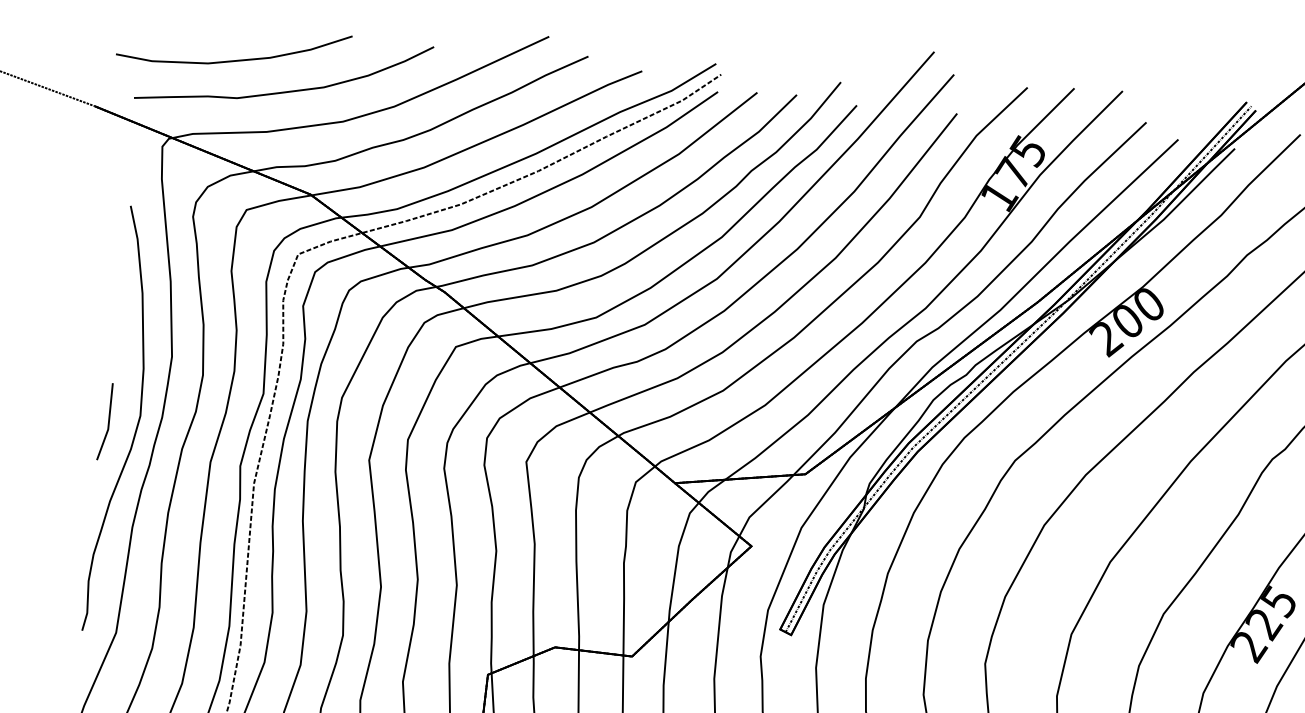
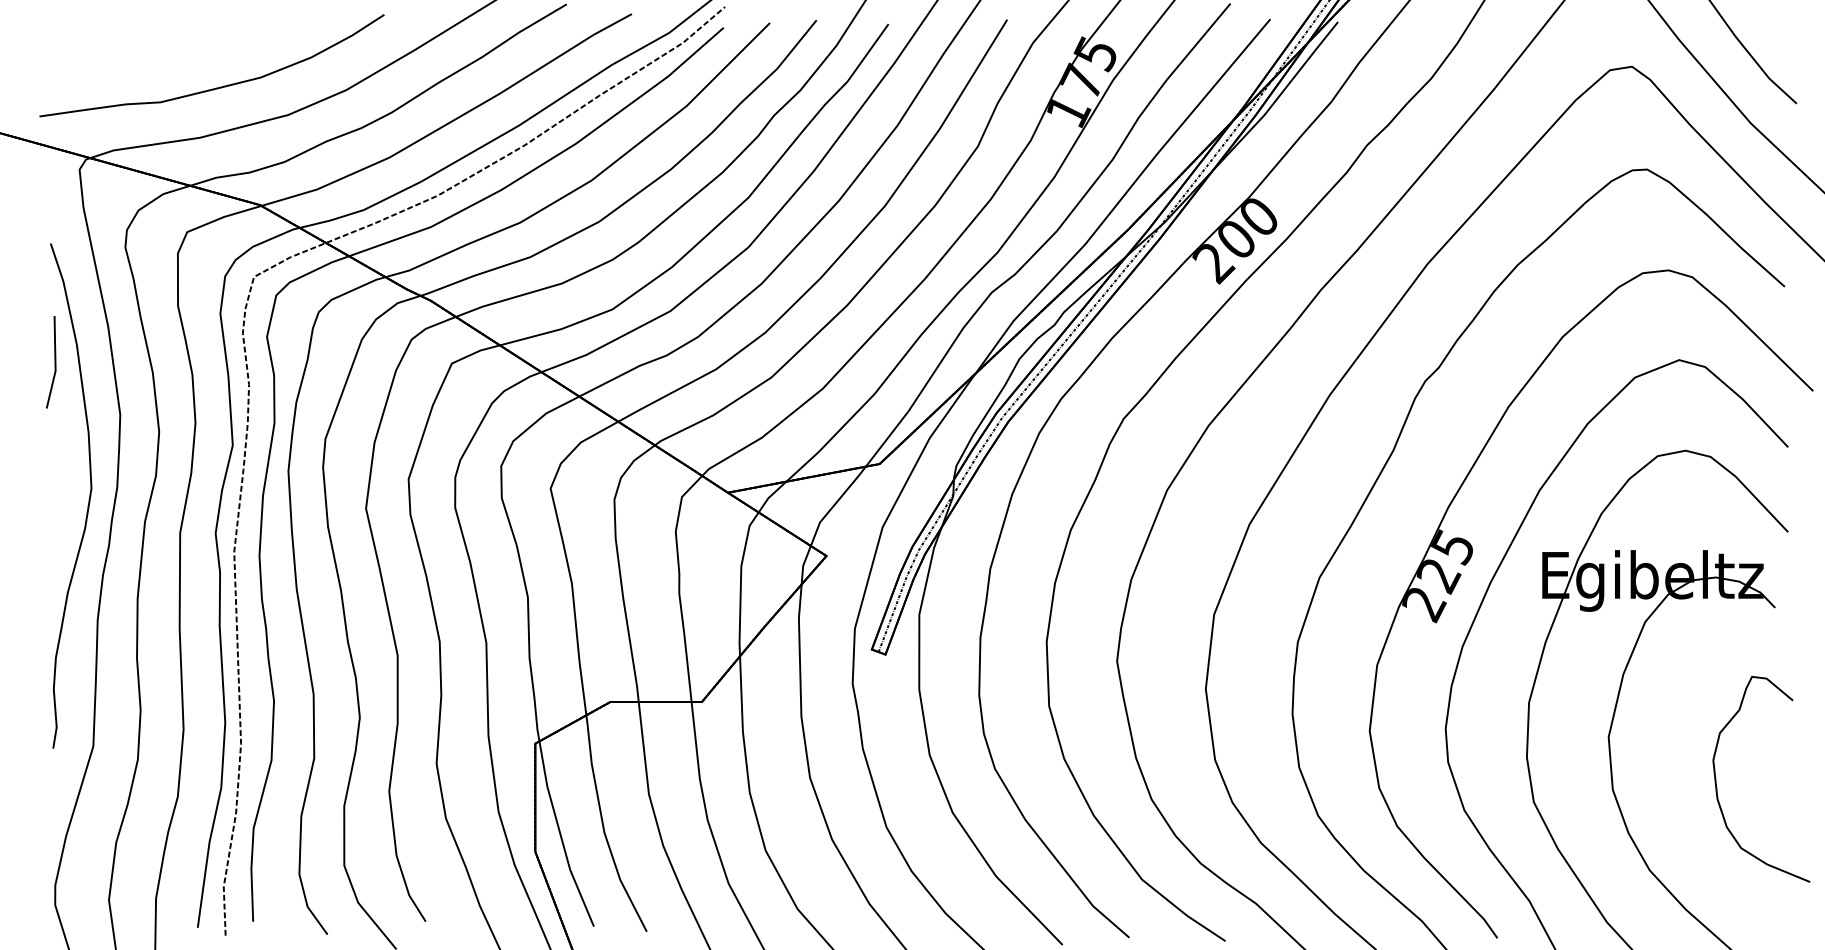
curve: (236, 59) -> (154, 57), removed
line: (108, 422) -> (54, 362), moved

